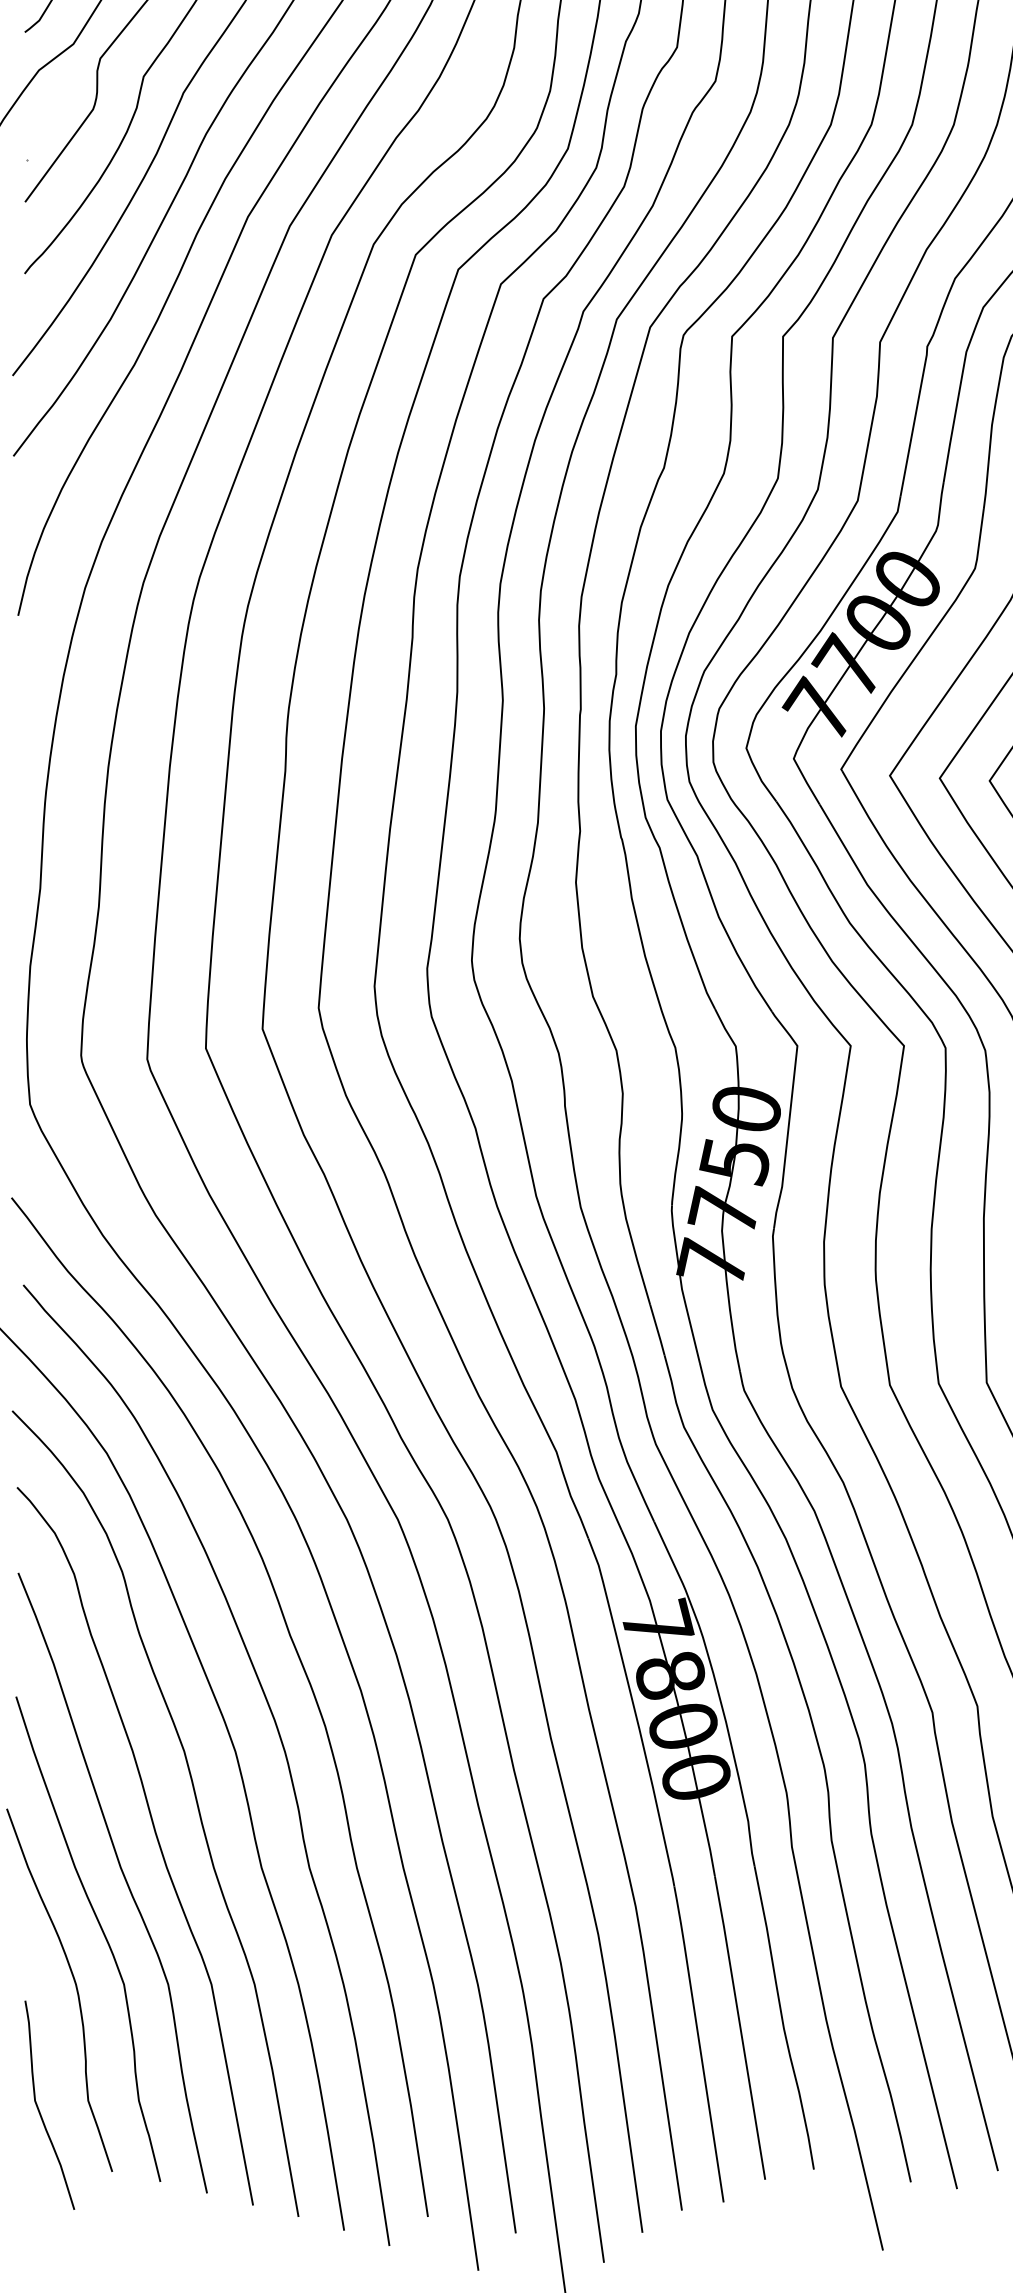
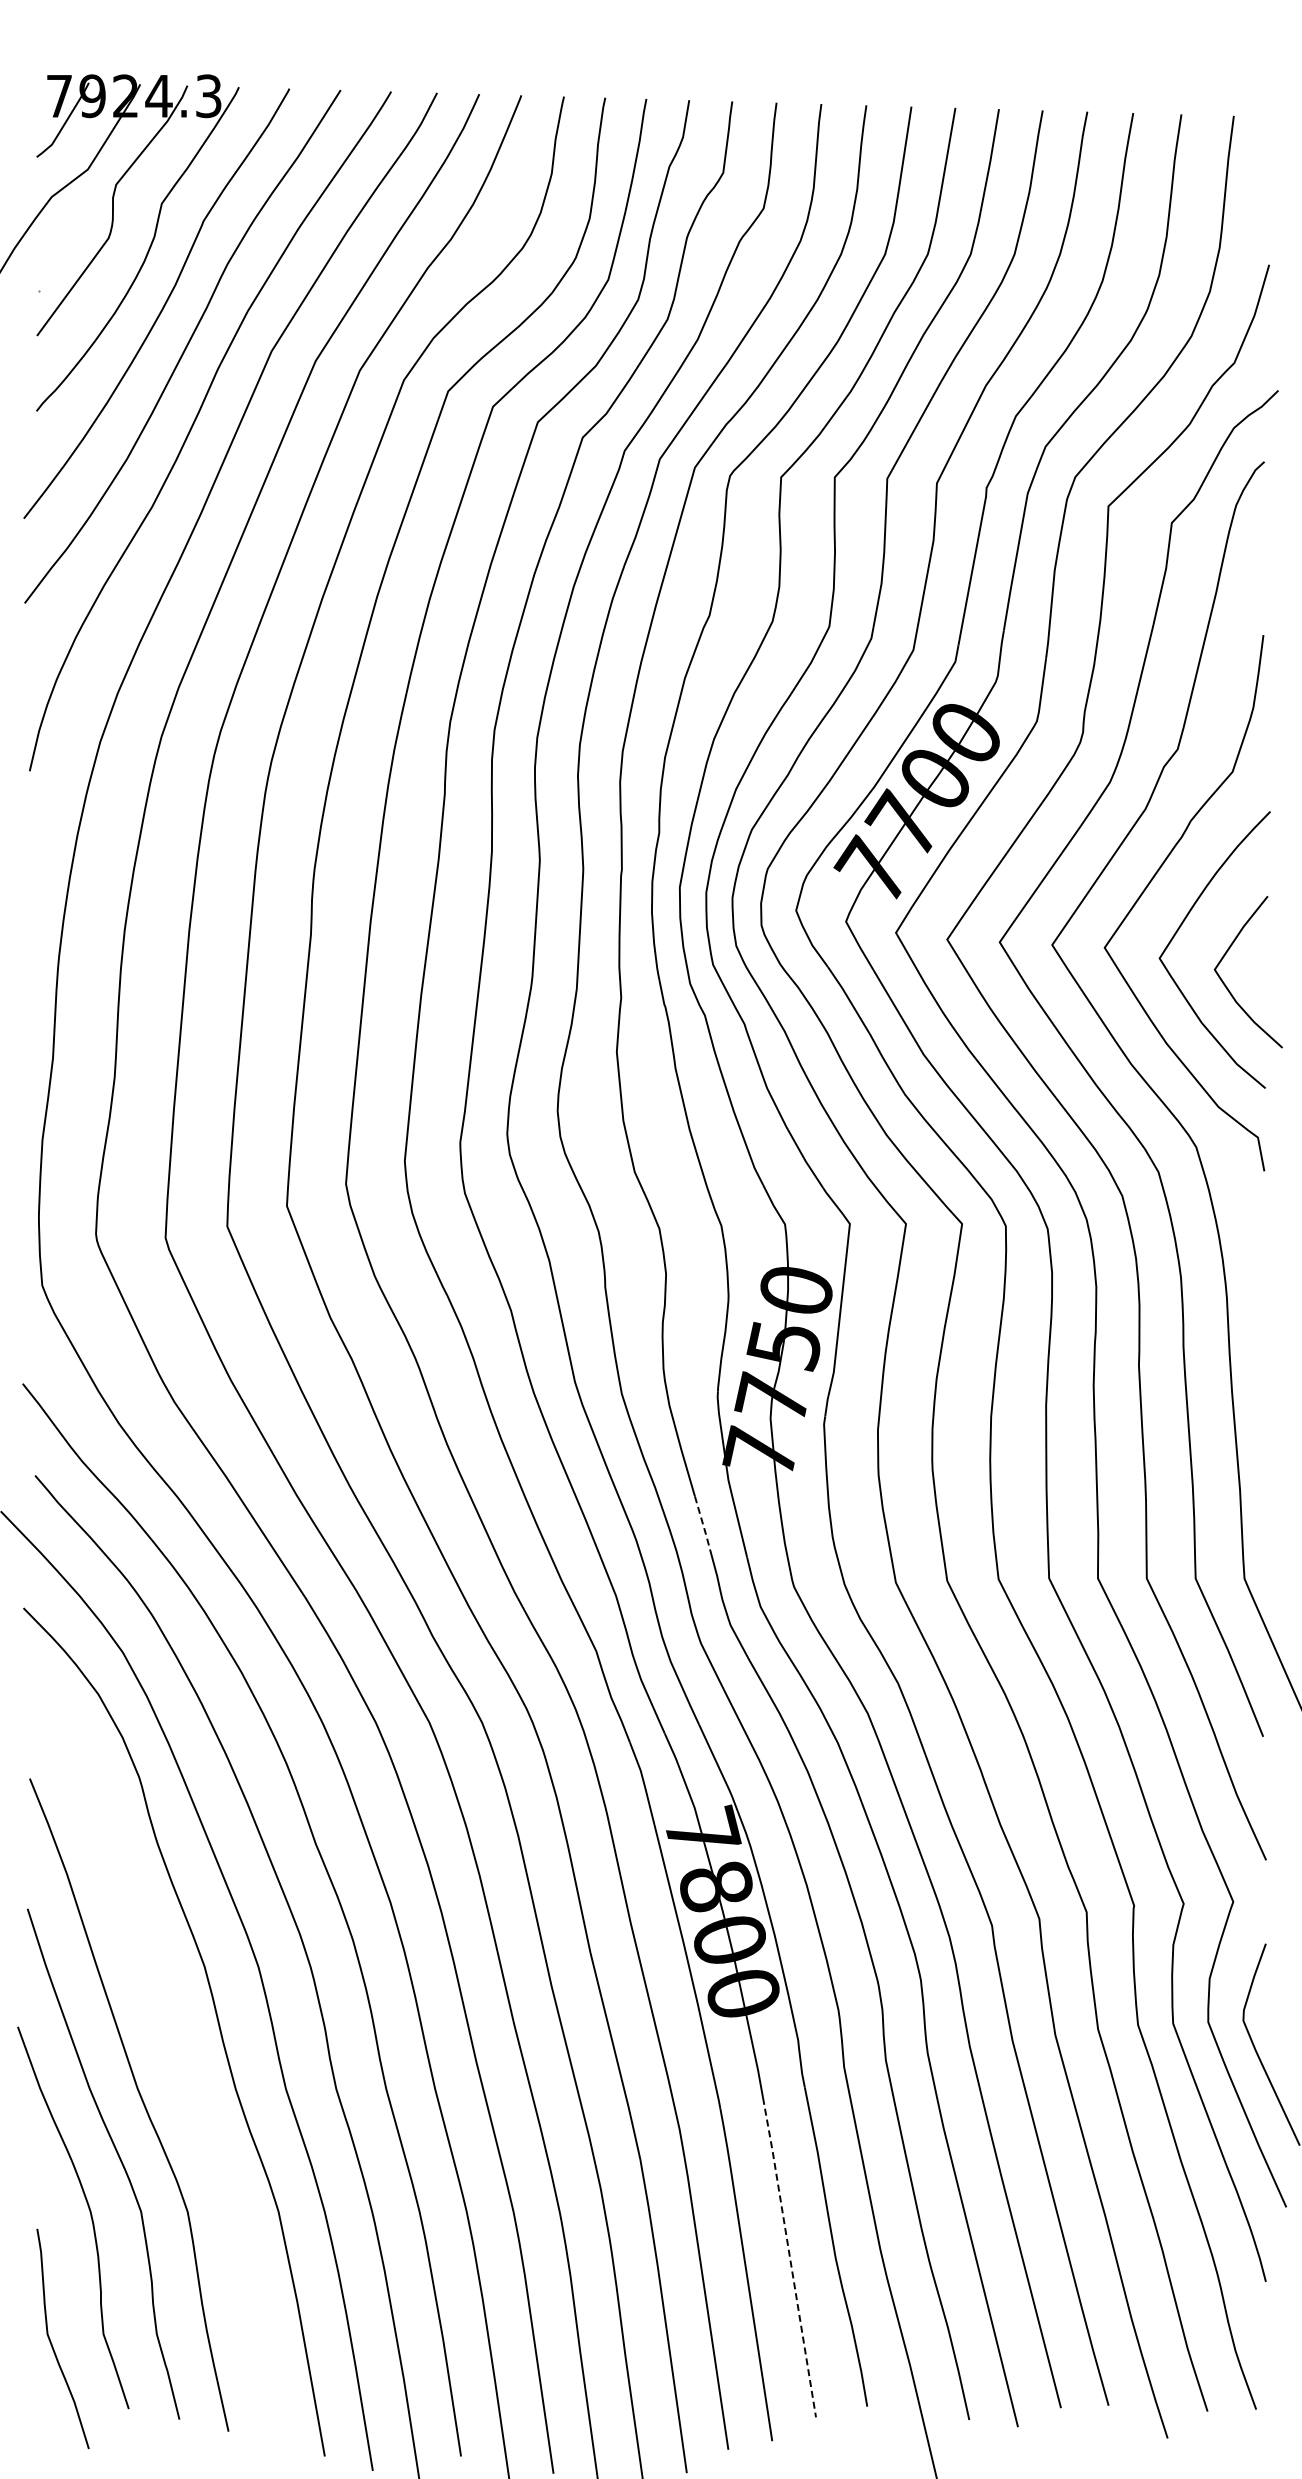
line: (657, 1330) -> (702, 1523), solid -> dashed
curve: (156, 1839) -> (175, 2059), removed
line: (740, 2026) -> (789, 2256), solid -> dashed

